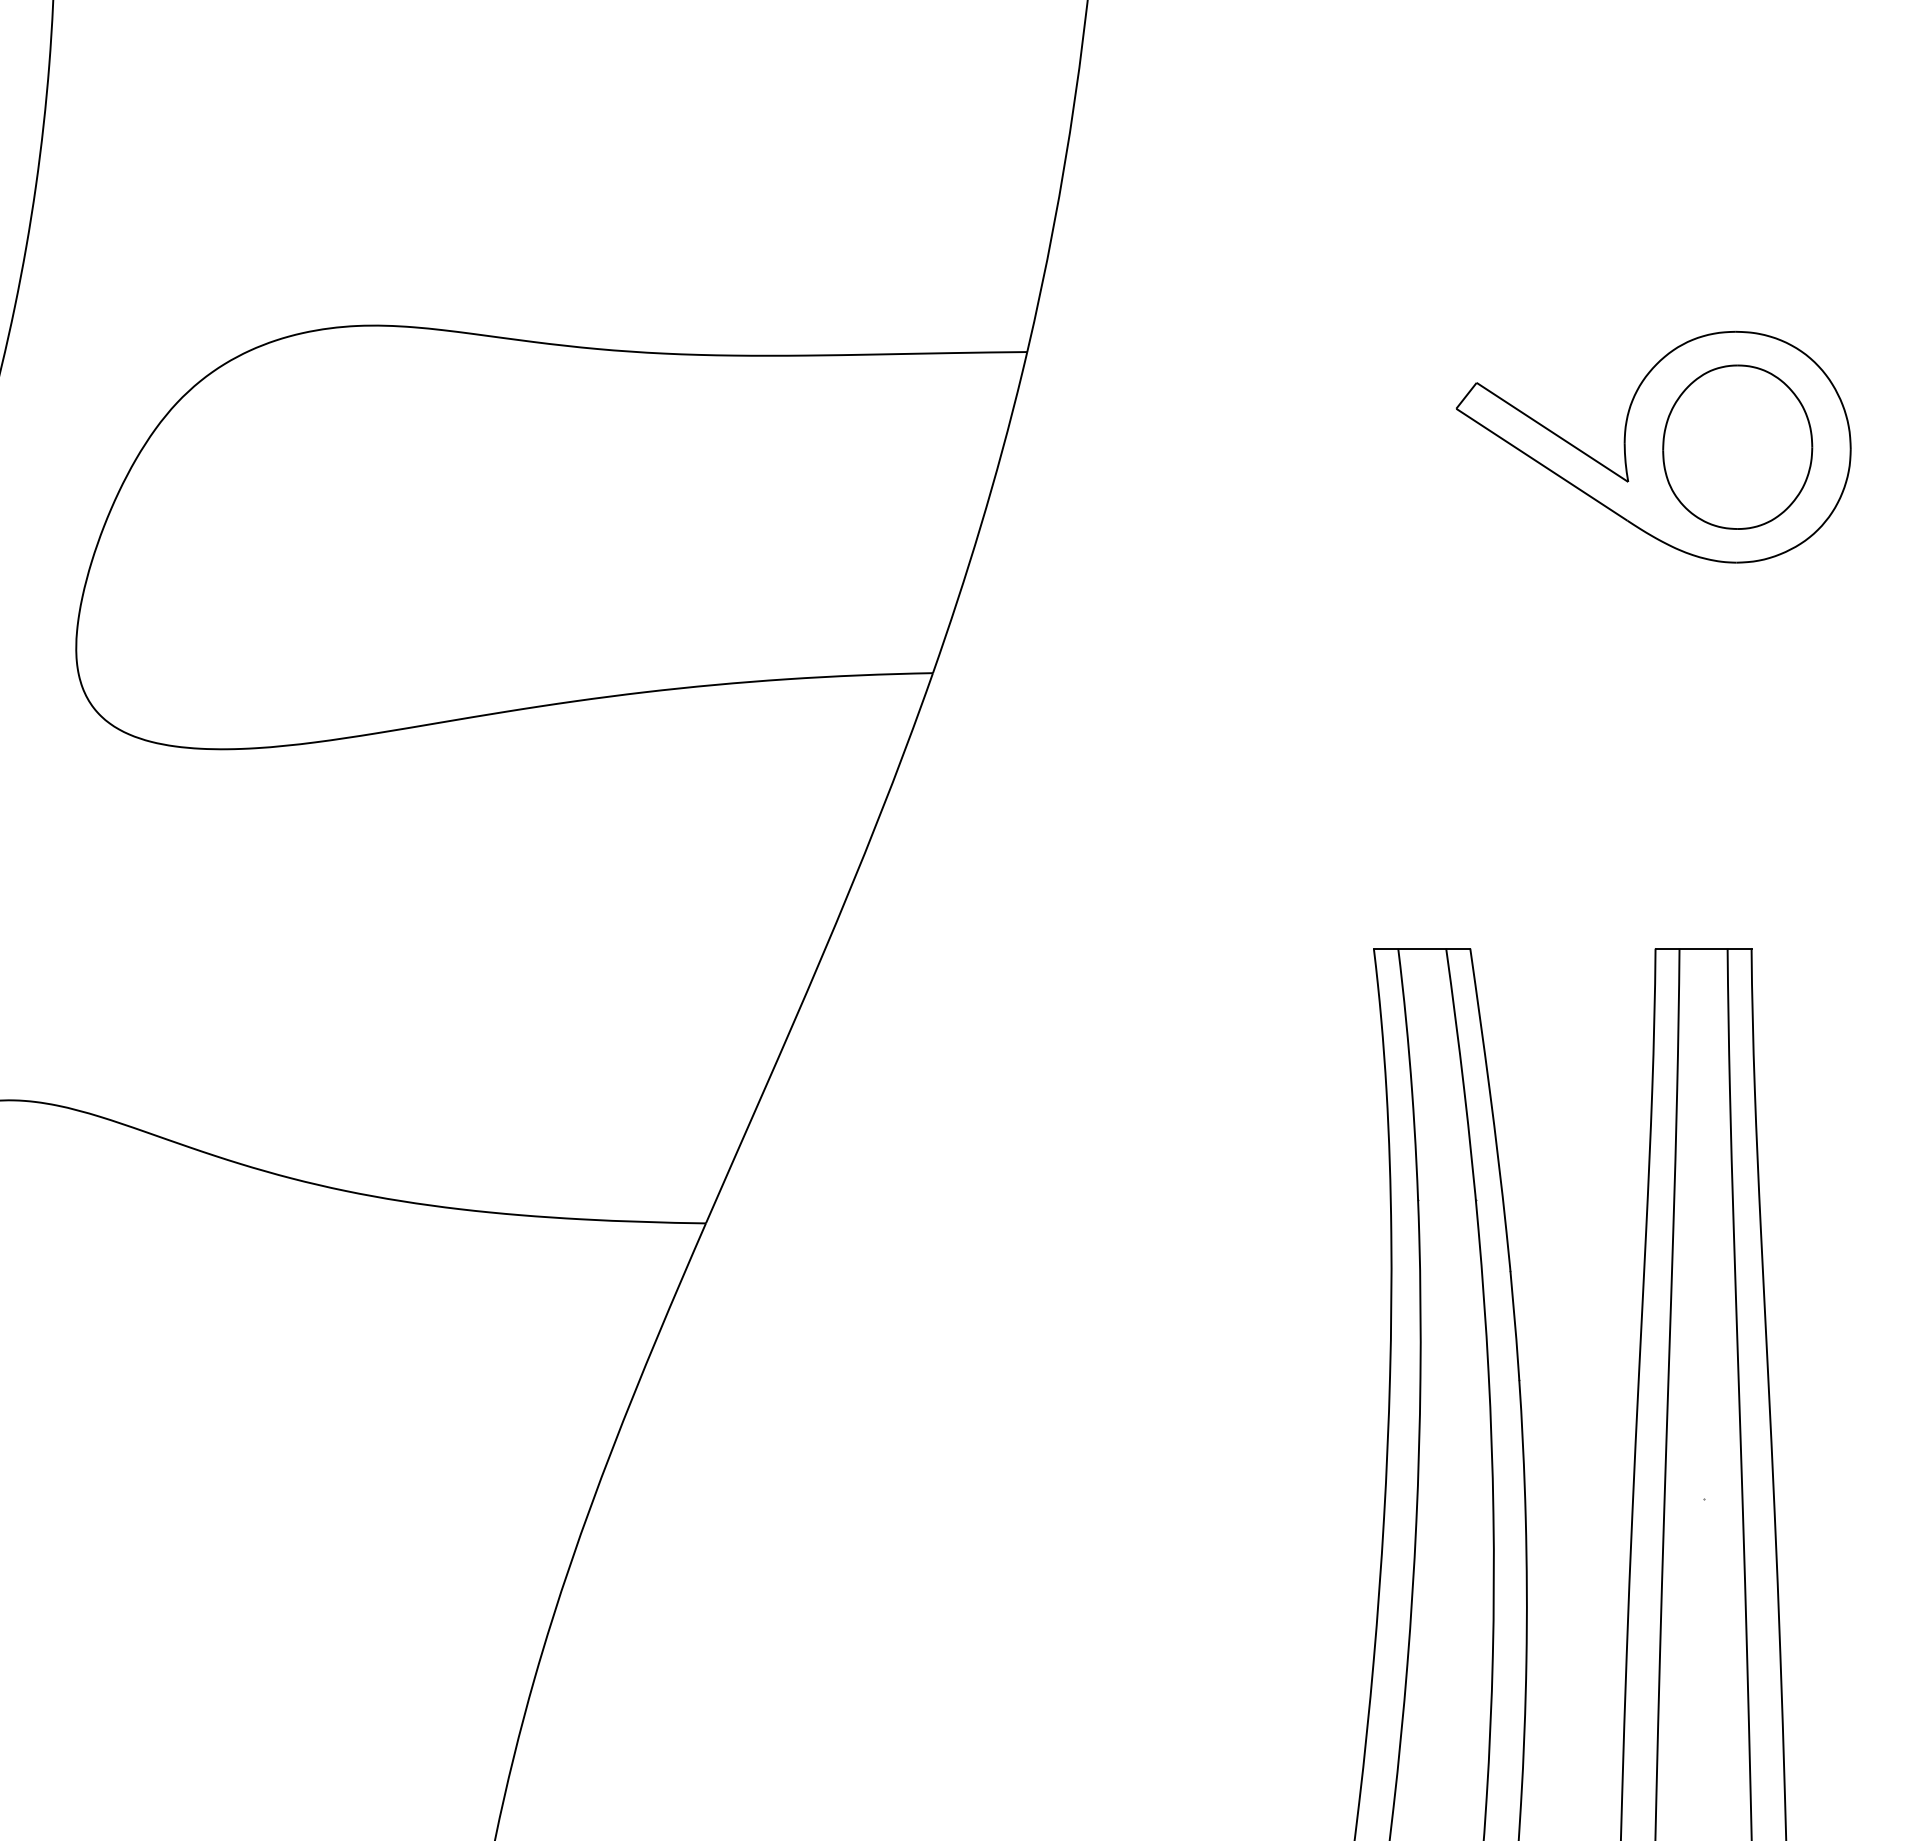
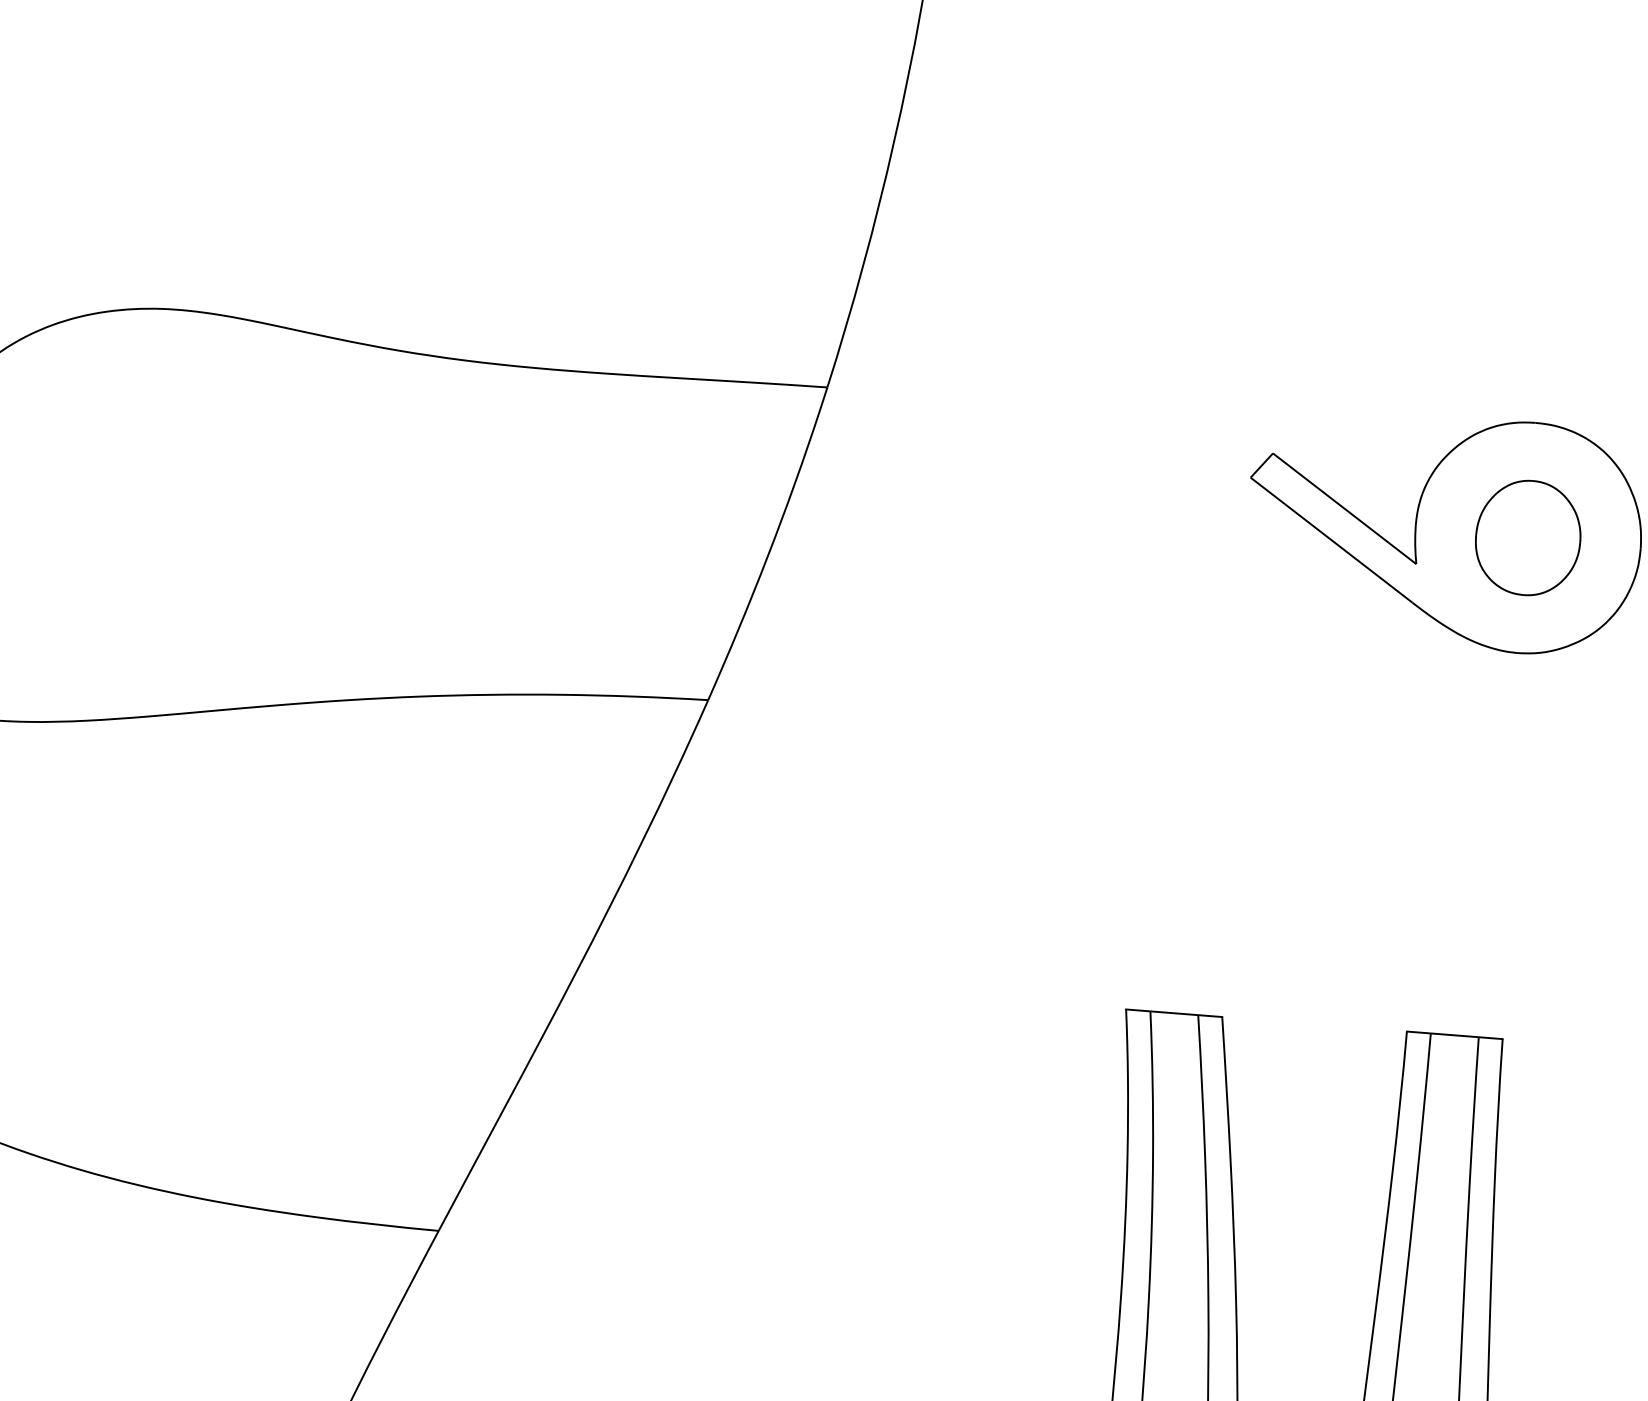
part: (1737, 446) -> (1528, 537), size x0.7

